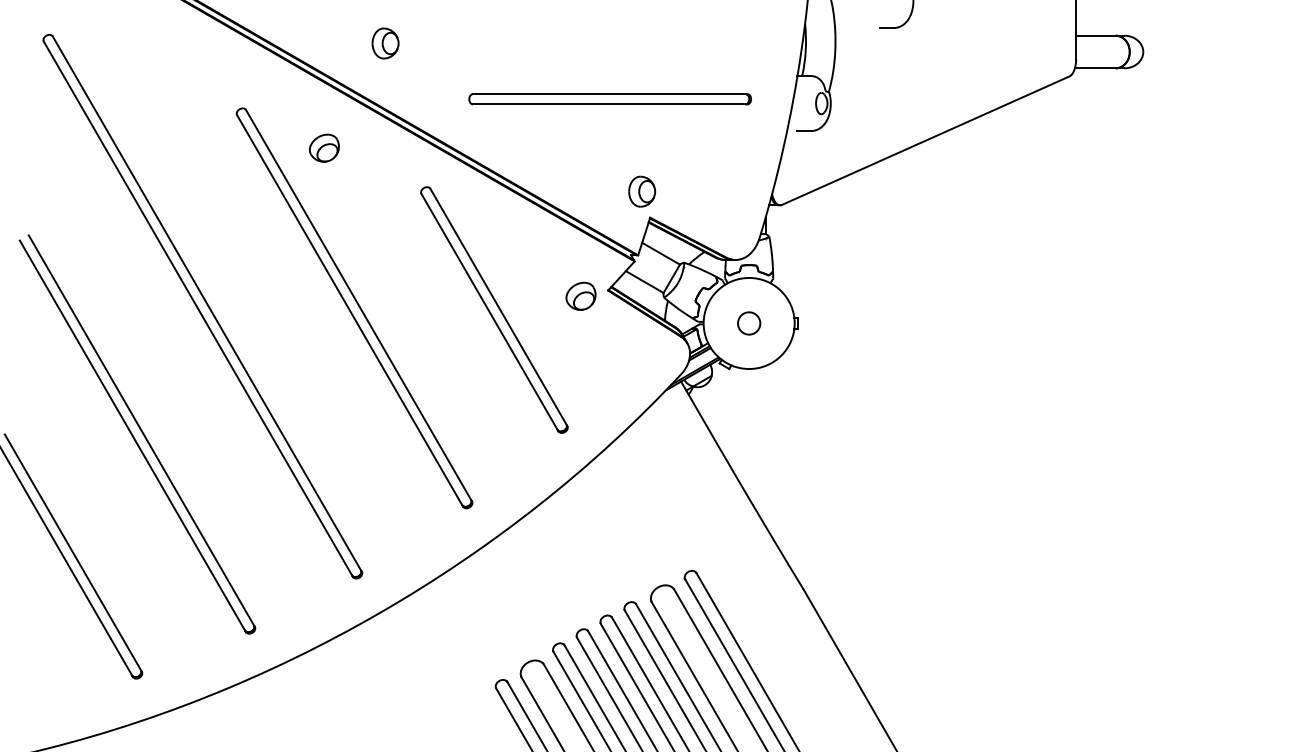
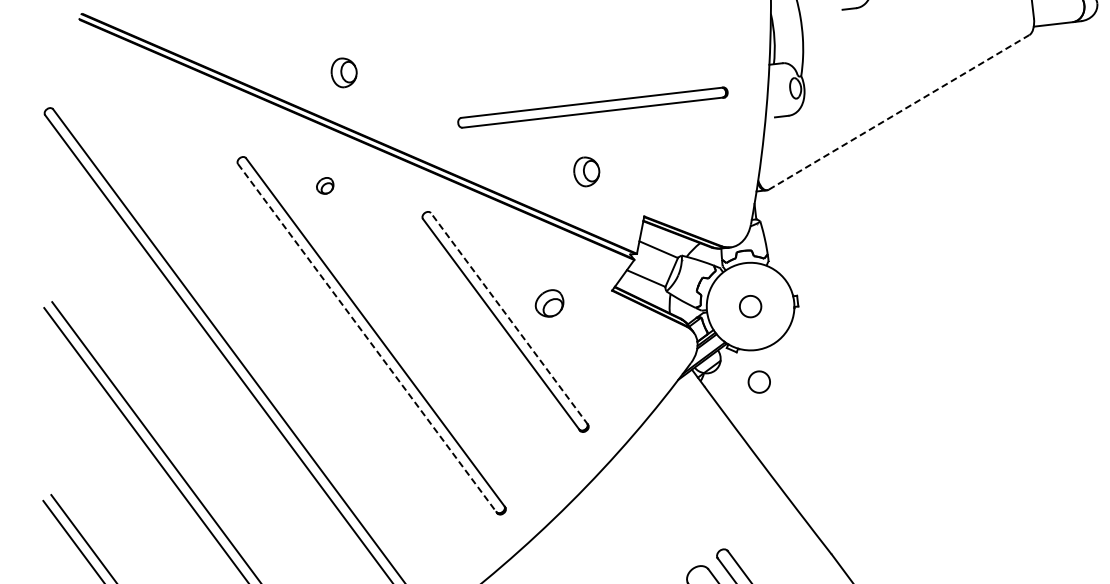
part: (385, 43) -> (344, 72), moved
line: (926, 140) -> (899, 112), solid -> dashed
part: (324, 147) -> (325, 185), size x0.6
part: (642, 191) -> (587, 171), moved
part: (580, 295) -> (548, 302), moved
line: (498, 307) -> (509, 319), solid -> dashed
line: (350, 311) -> (368, 339), solid -> dashed
circle: (749, 402) -> (759, 382), added

